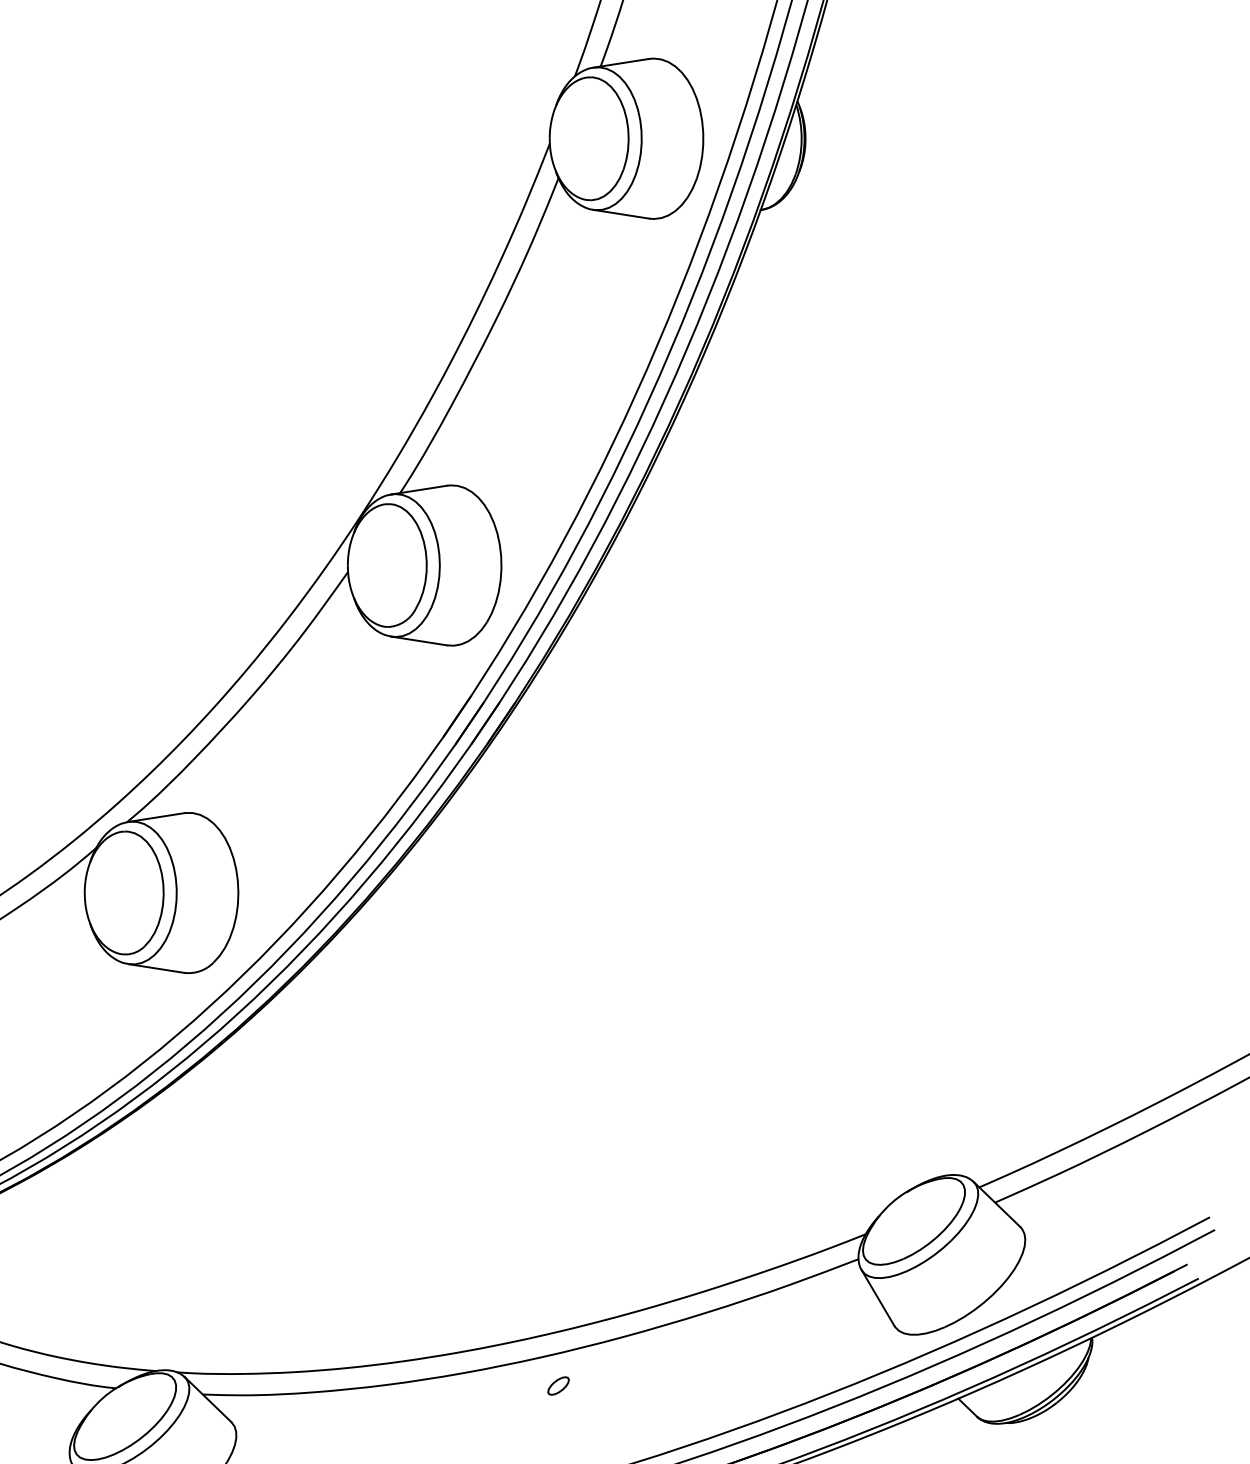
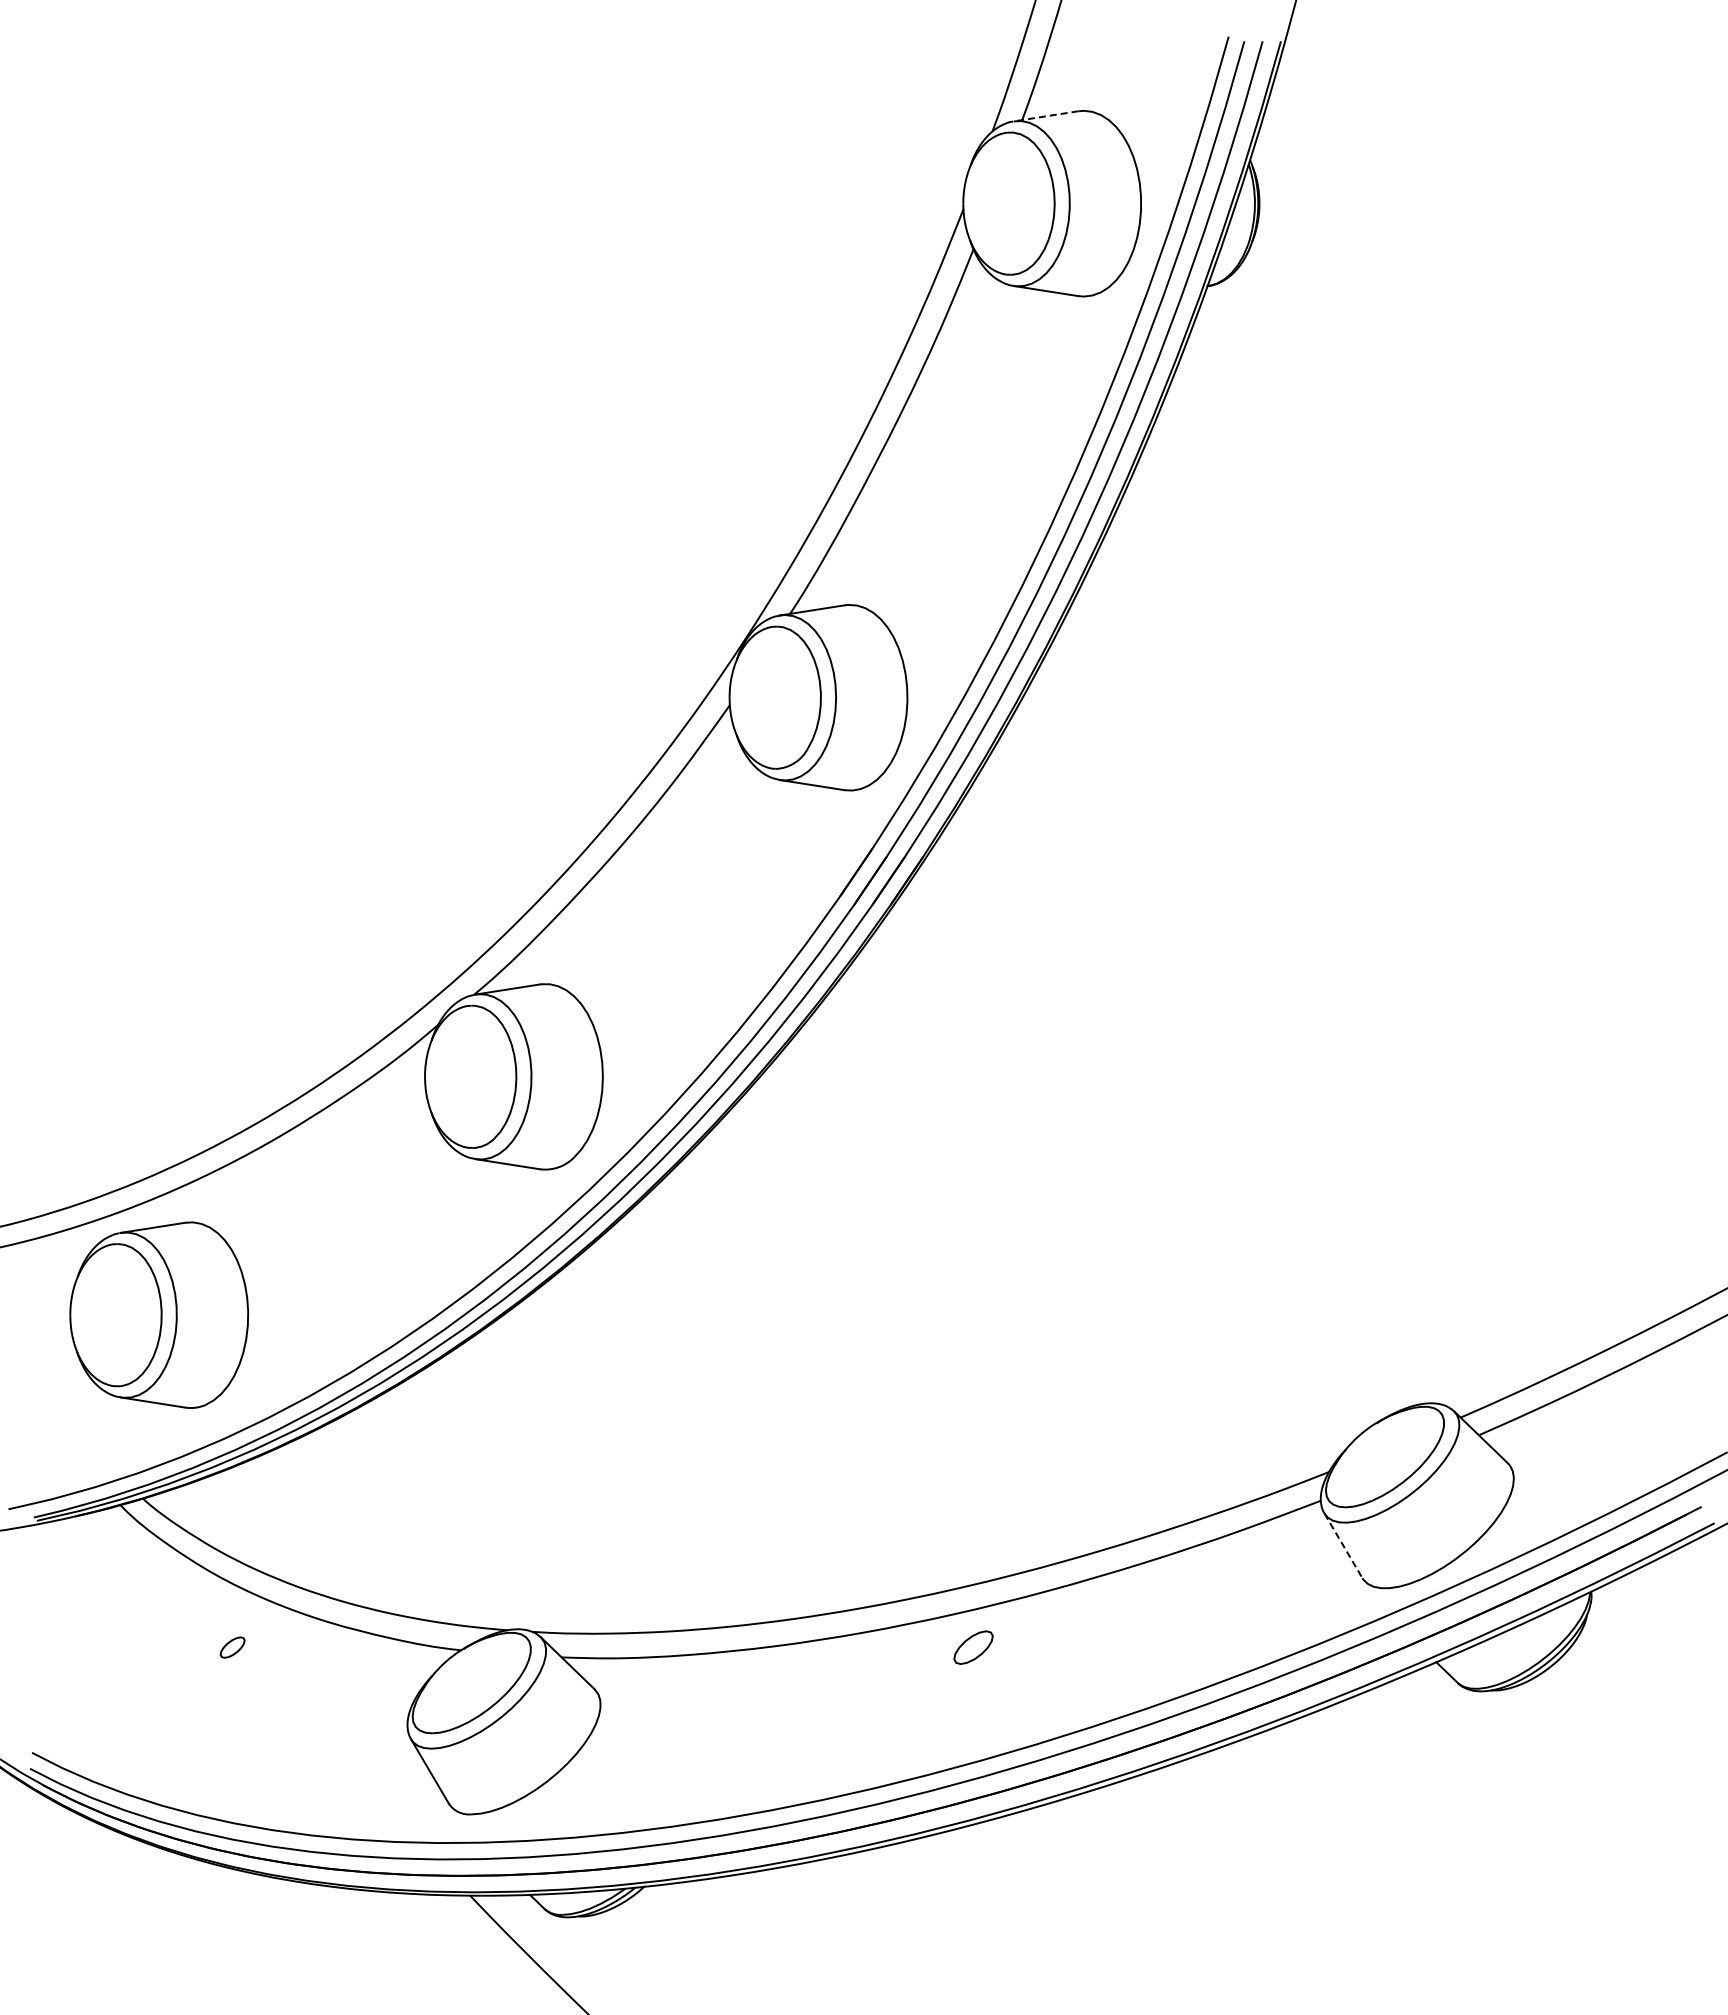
line: (621, 63) -> (1046, 116), solid -> dashed
line: (878, 1298) -> (1343, 1546), solid -> dashed
part: (558, 1385) -> (973, 1647), size x1.6

